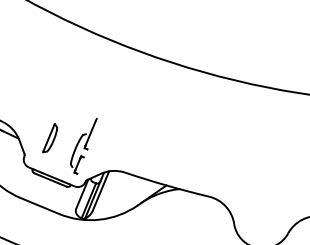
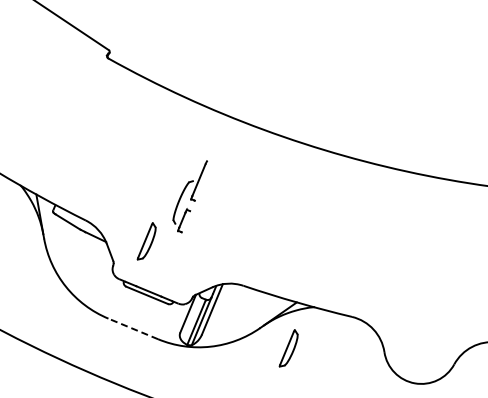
part: (83, 146) -> (189, 196), moved
line: (39, 205) -> (133, 328), solid -> dashed
part: (159, 221) -> (288, 348), added

